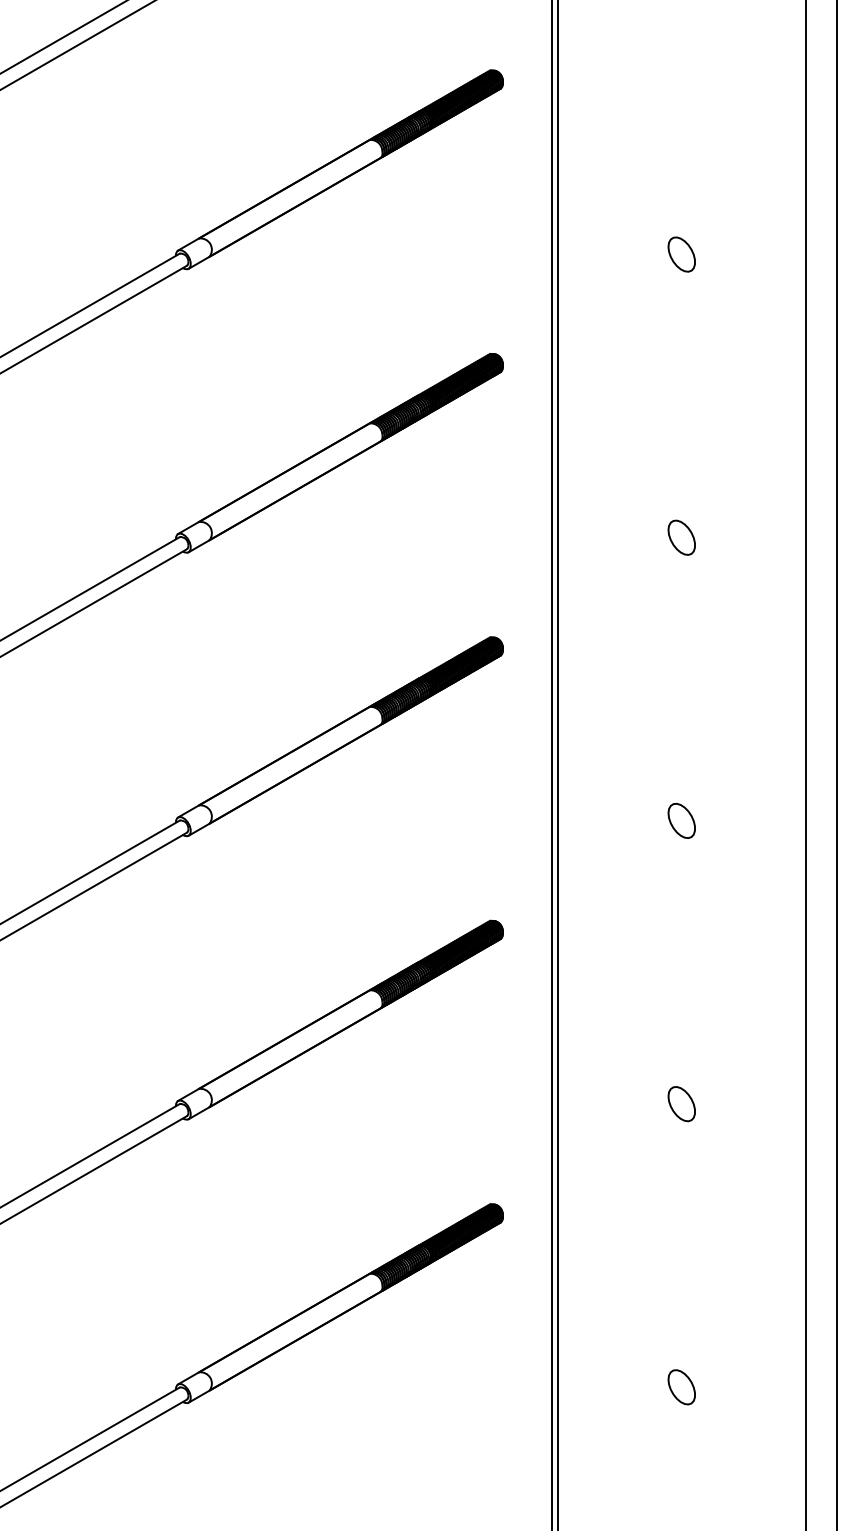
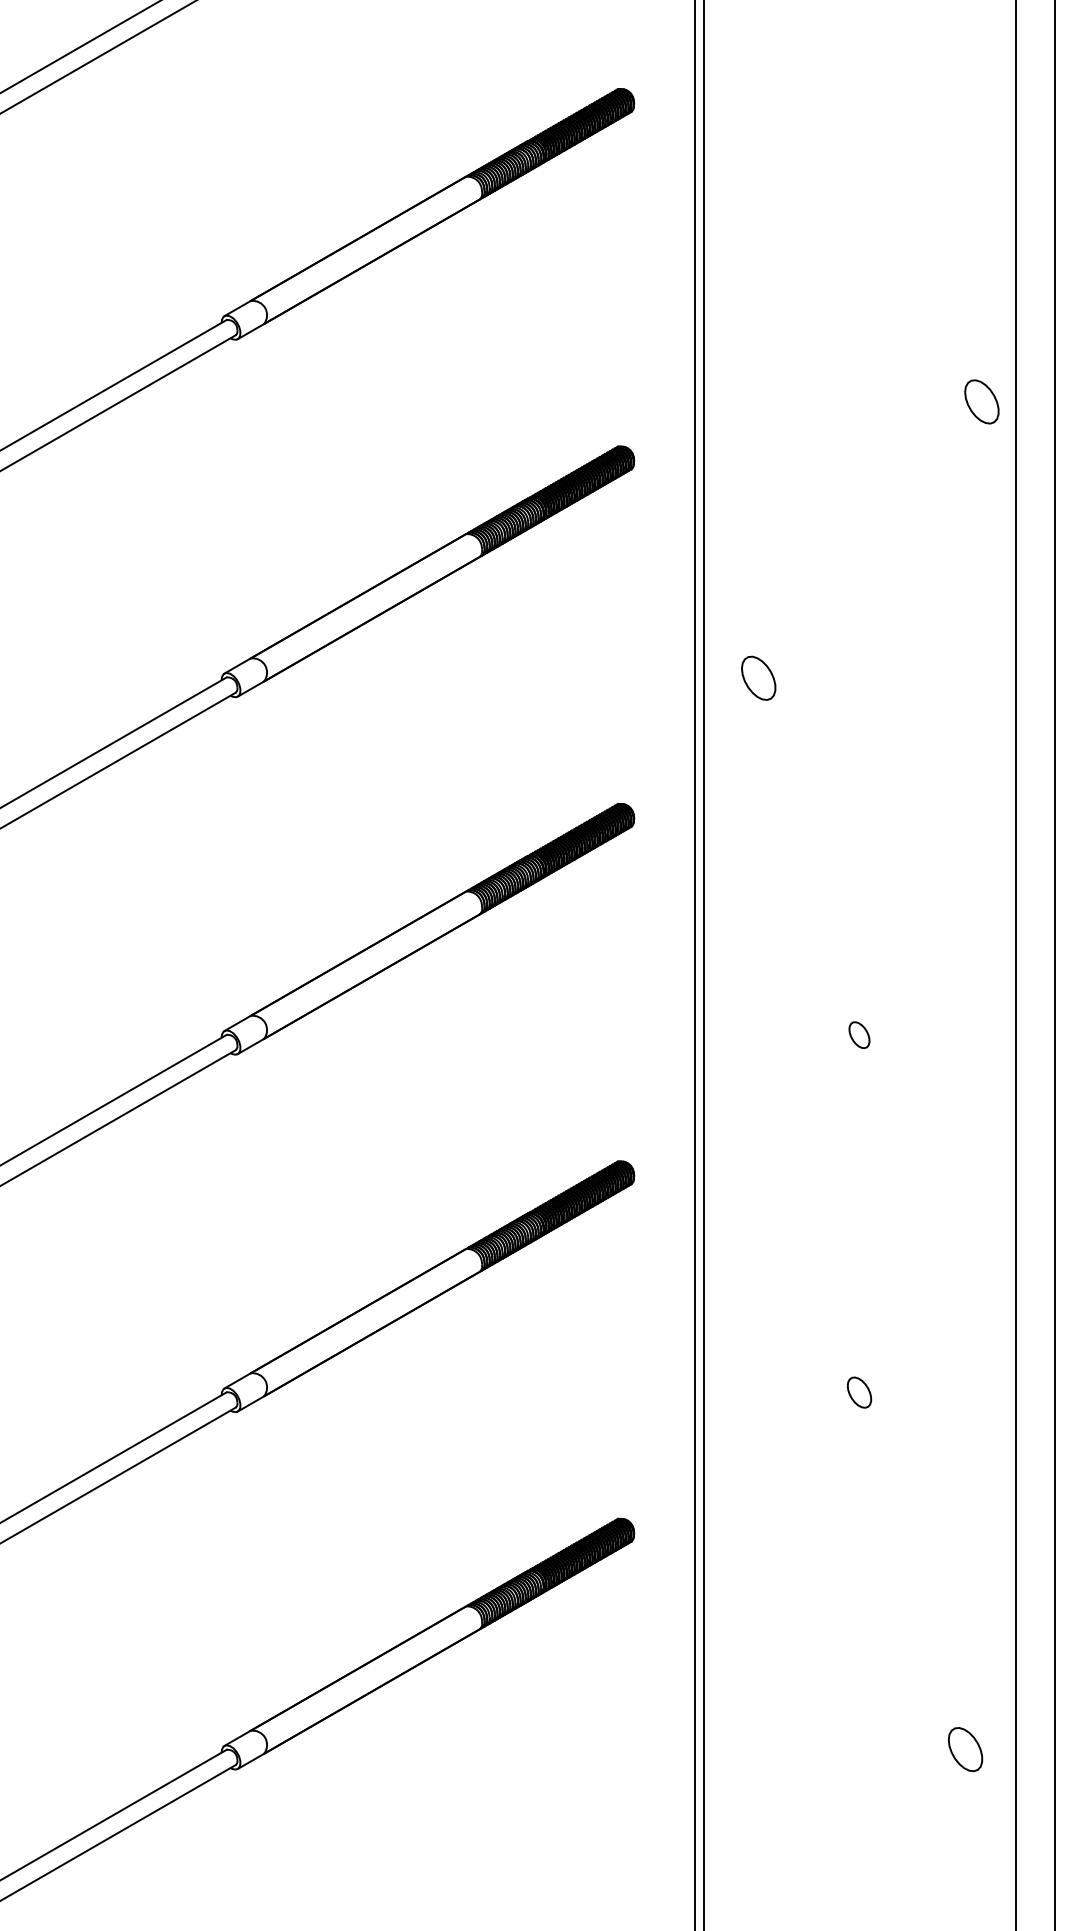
part: (681, 254) -> (981, 401), moved
part: (681, 537) -> (758, 677), moved
part: (681, 820) -> (859, 1034), size x0.6
part: (681, 1104) -> (859, 1392), size x0.7
part: (681, 1387) -> (965, 1749), moved

